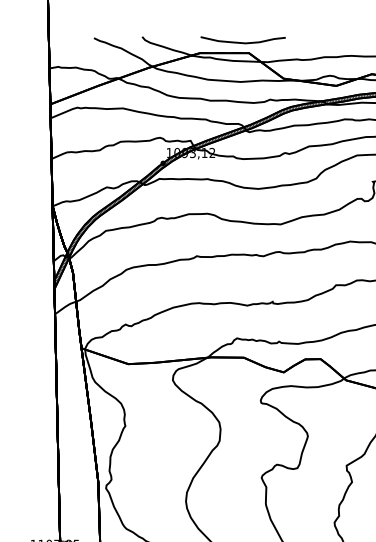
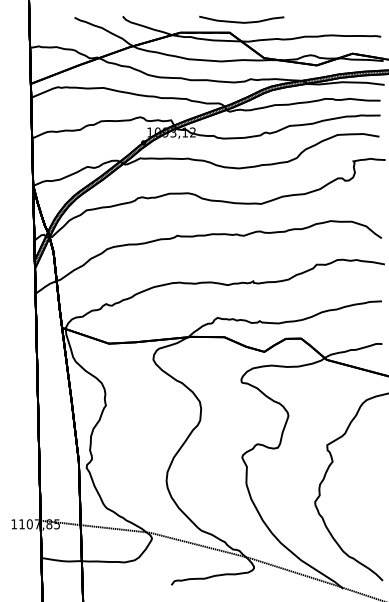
curve: (242, 41) -> (241, 21), moved

